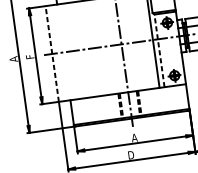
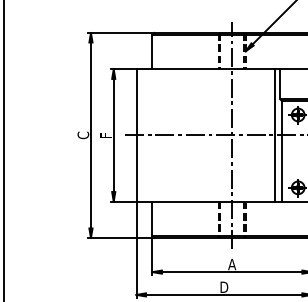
line: (159, 51) -> (282, 152), dashed -> solid
line: (52, 53) -> (136, 134), dashed -> solid
text: (13, 59) -> (83, 135), A -> C

